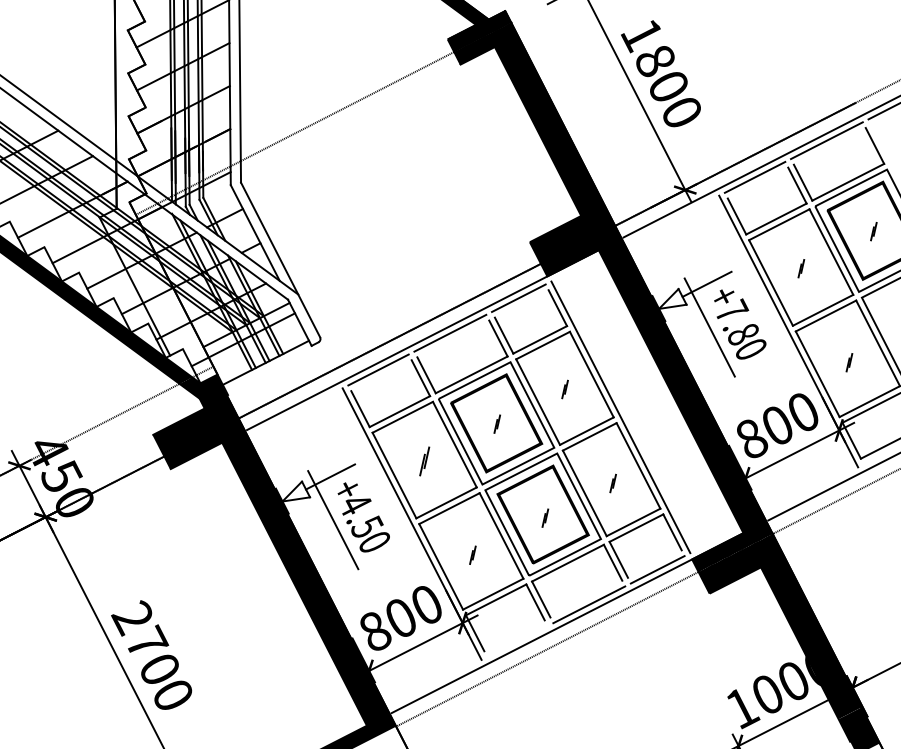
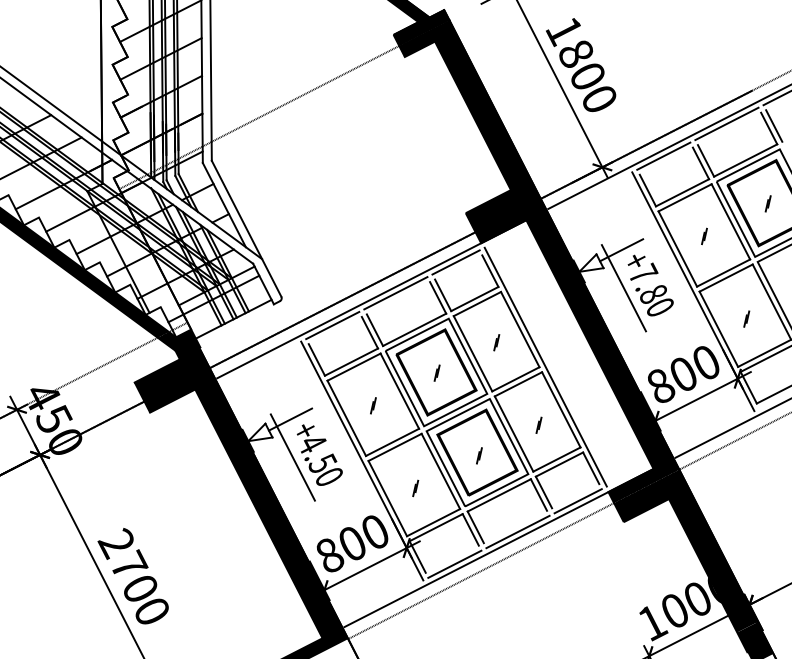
line: (880, 143) -> (774, 126), added
part: (424, 460) -> (373, 405), size x0.62
line: (517, 641) -> (454, 564), added

